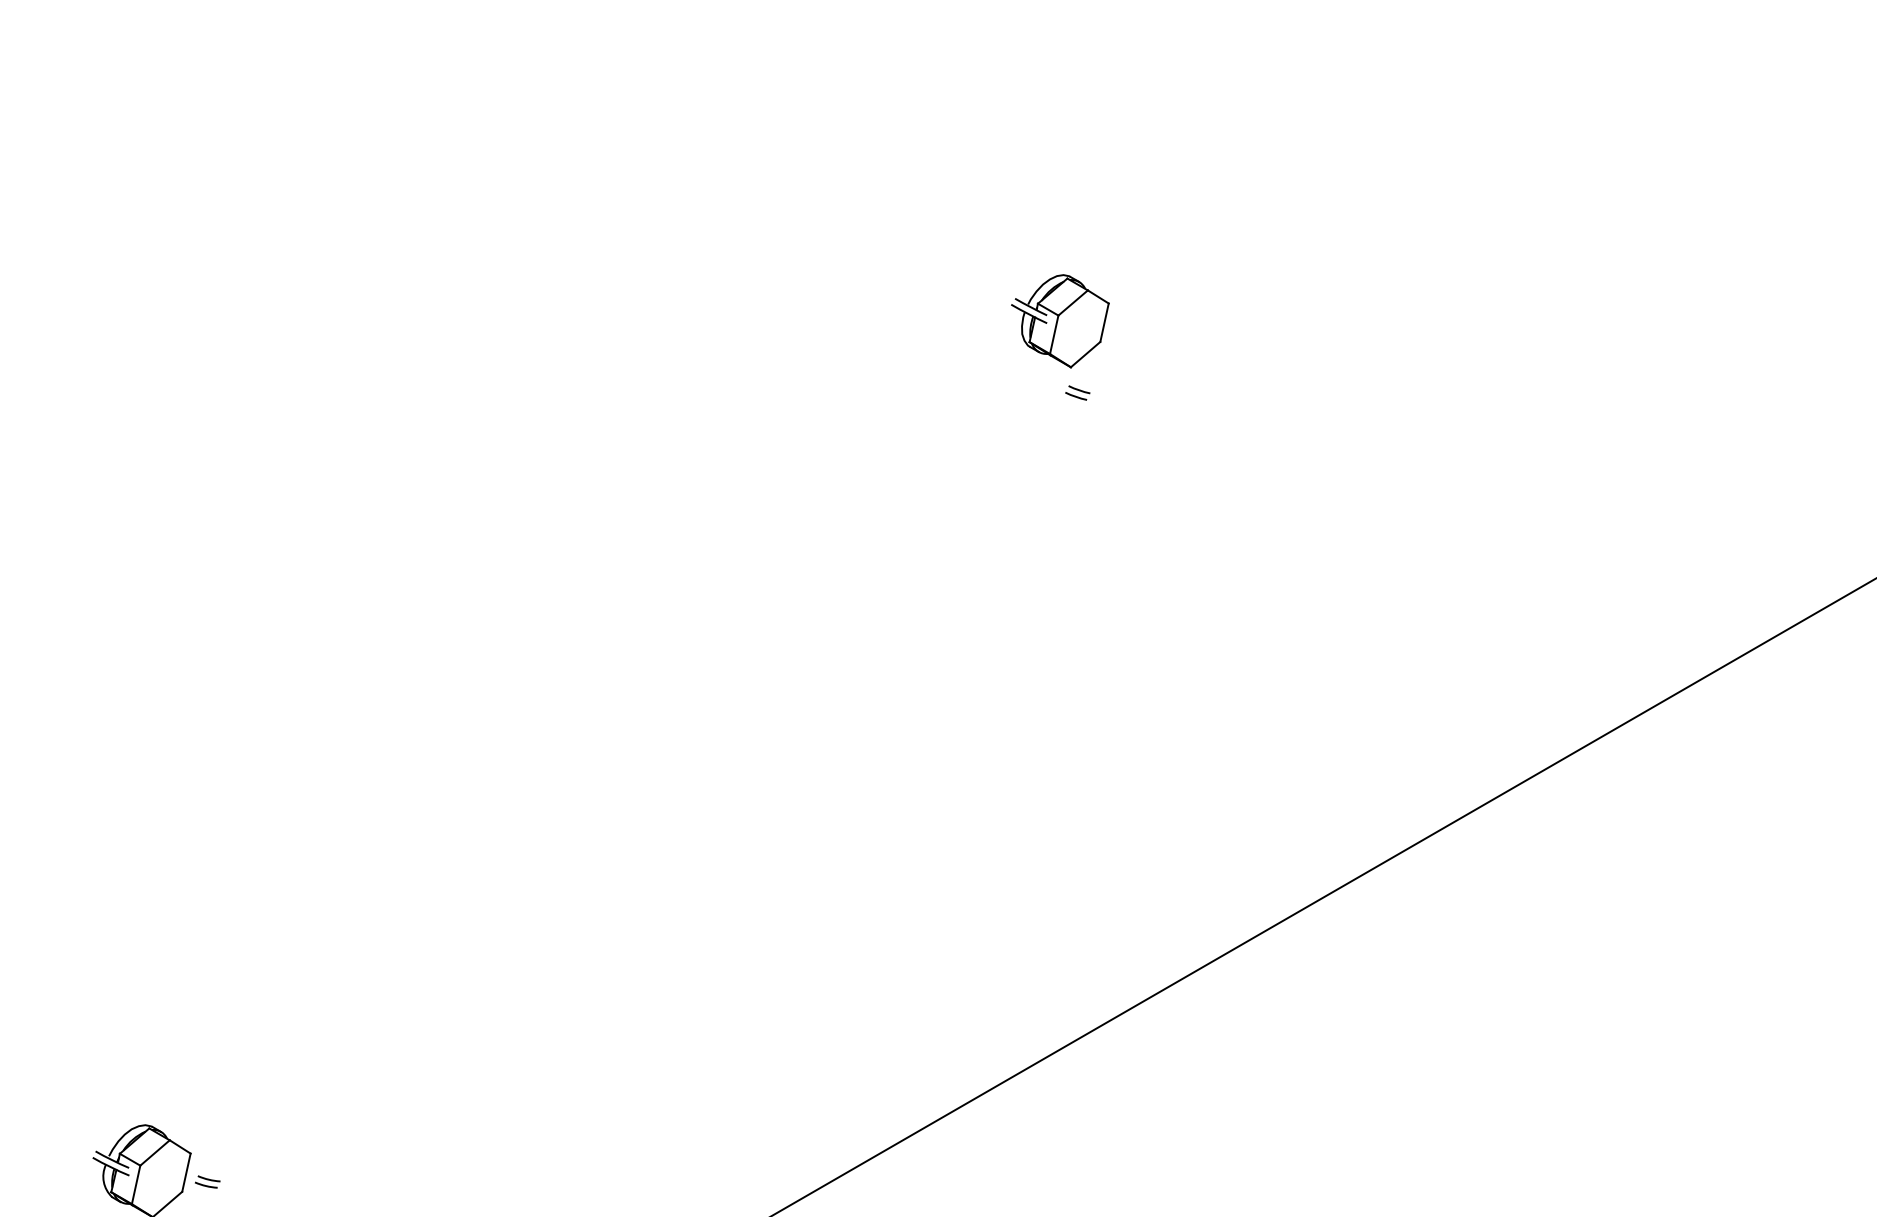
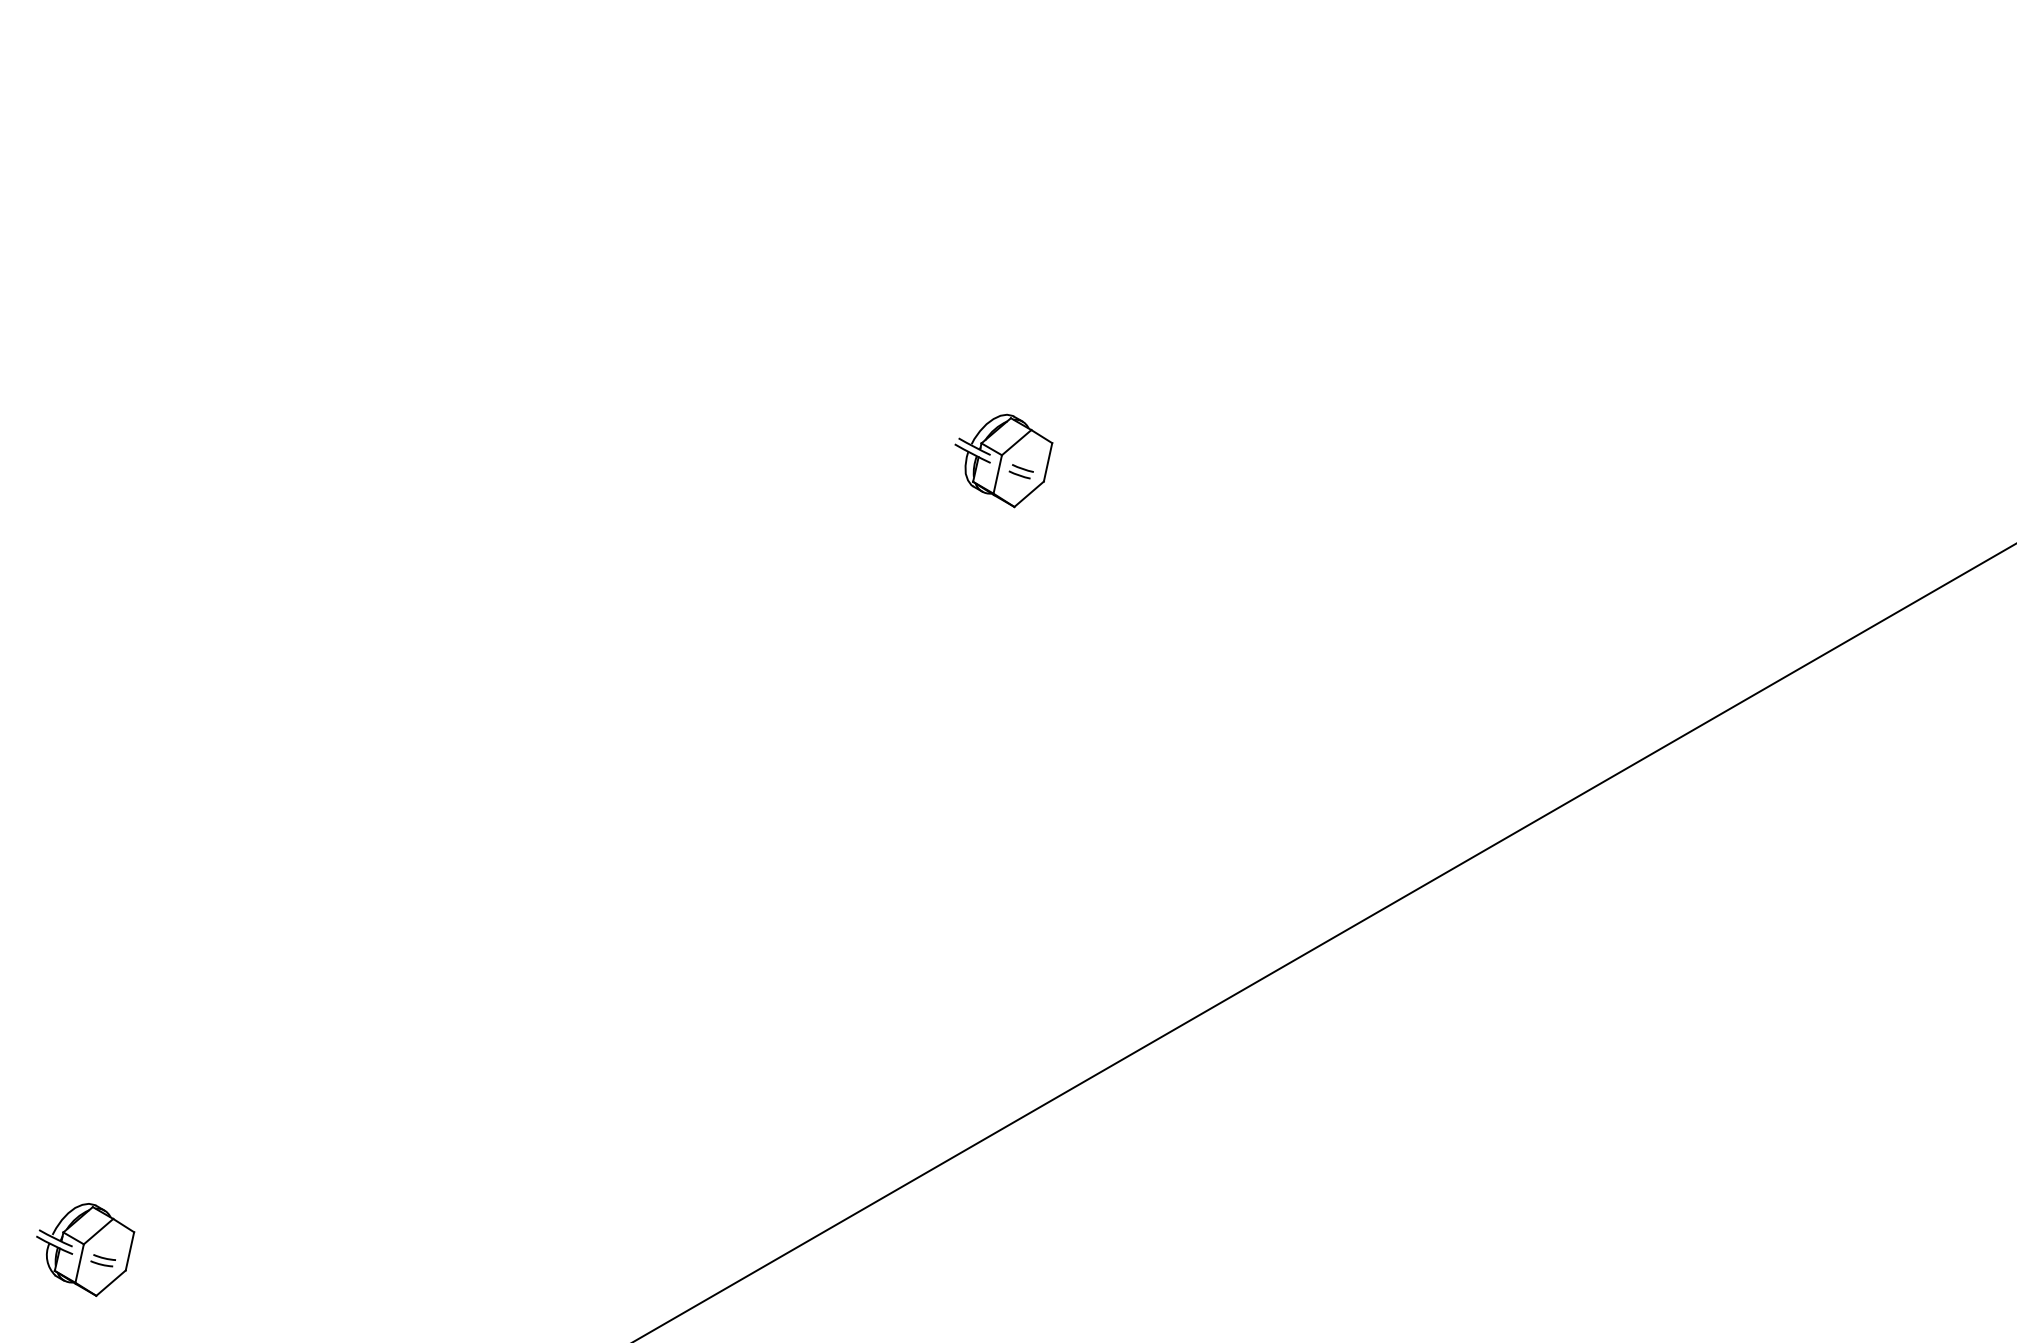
part: (1059, 320) -> (1003, 460), moved
part: (206, 1181) -> (102, 1260), moved

